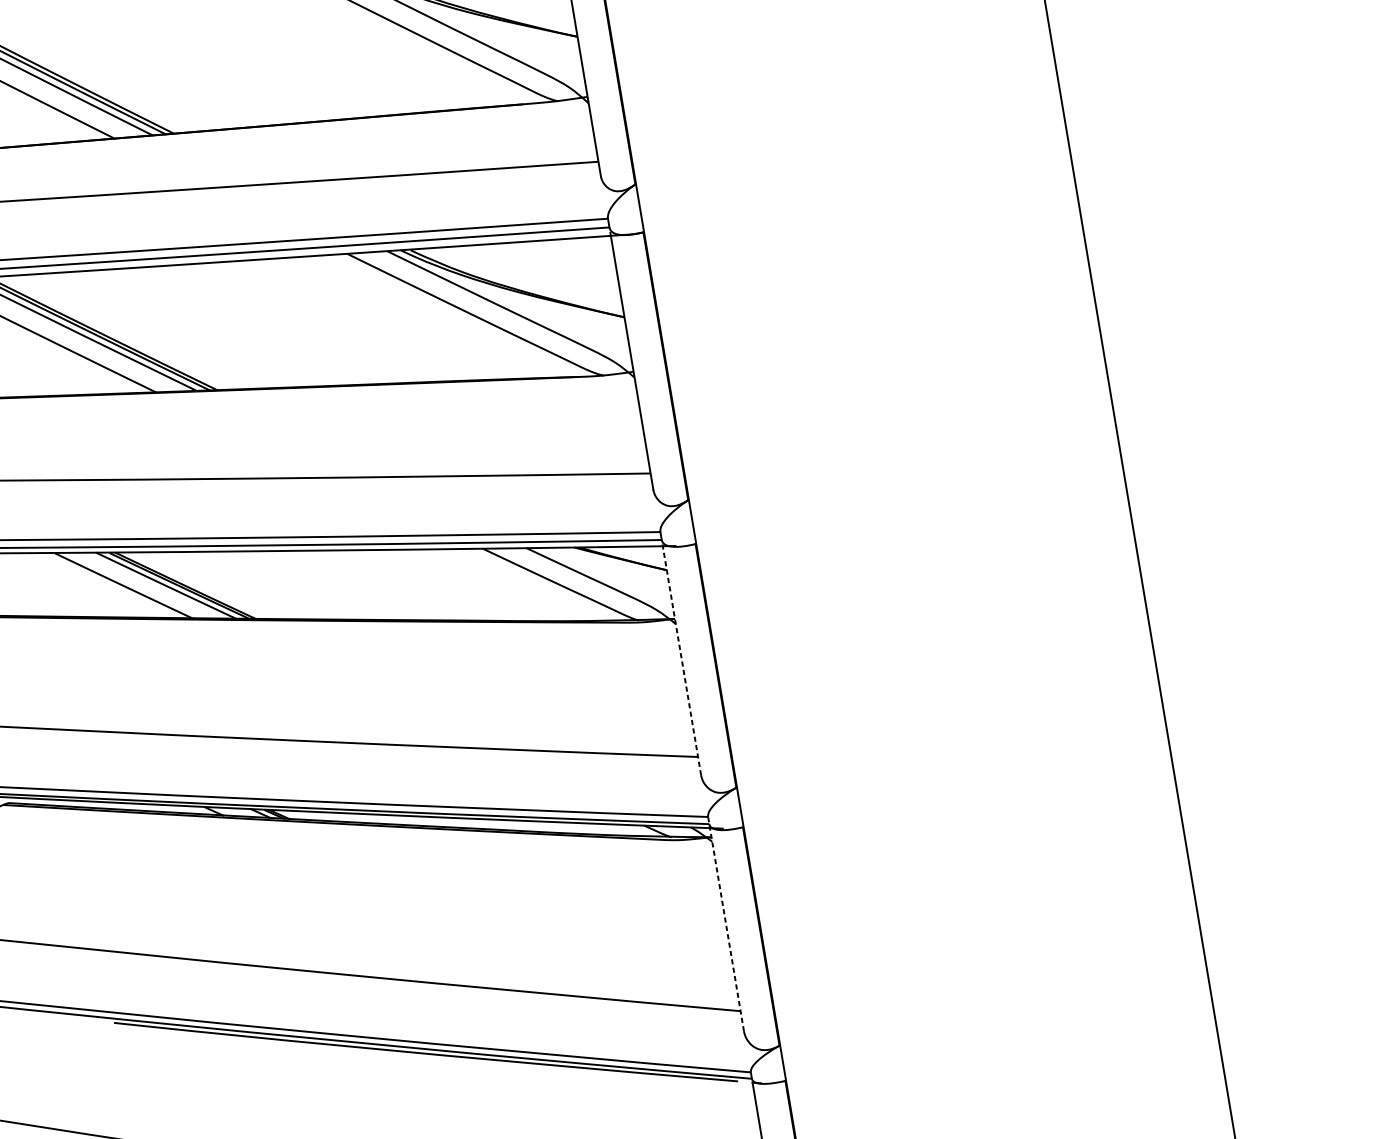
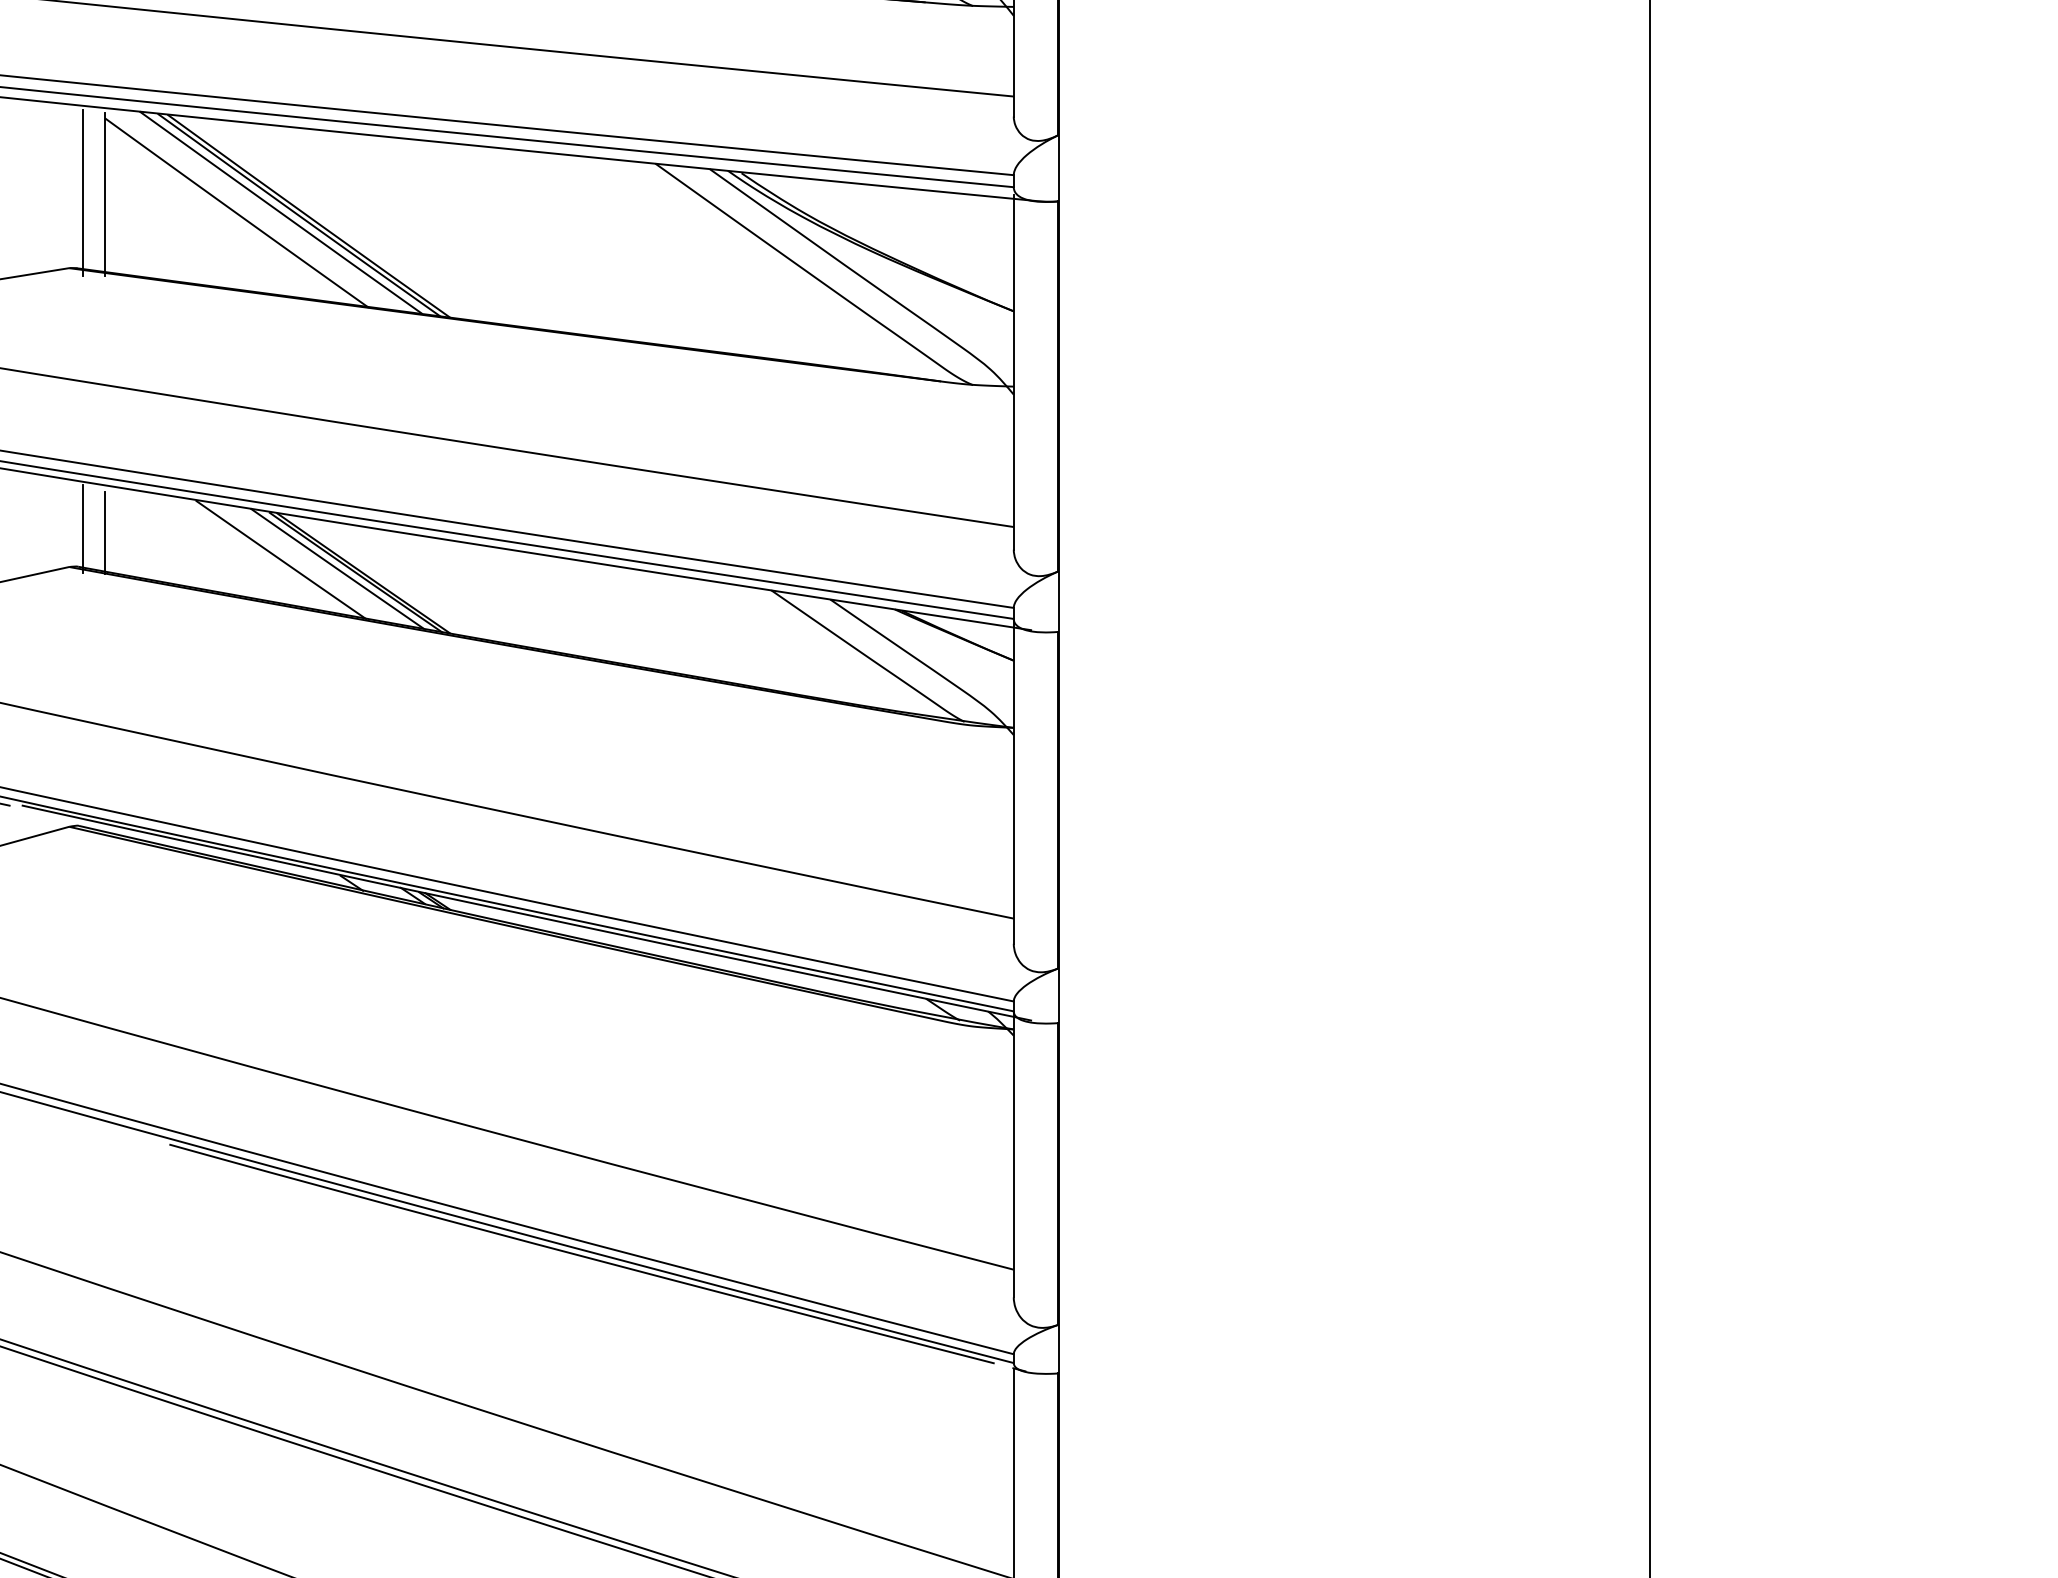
line: (681, 658) -> (1013, 782), dashed -> solid
line: (725, 924) -> (1013, 1149), dashed -> solid

